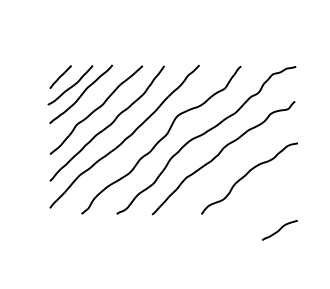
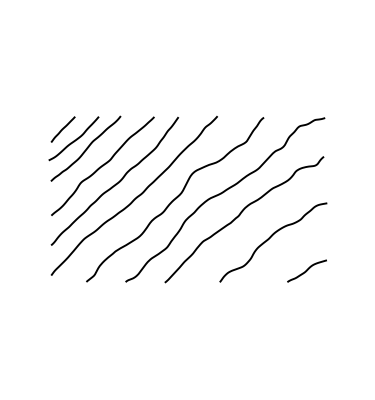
curve: (279, 229) -> (306, 270), moved

